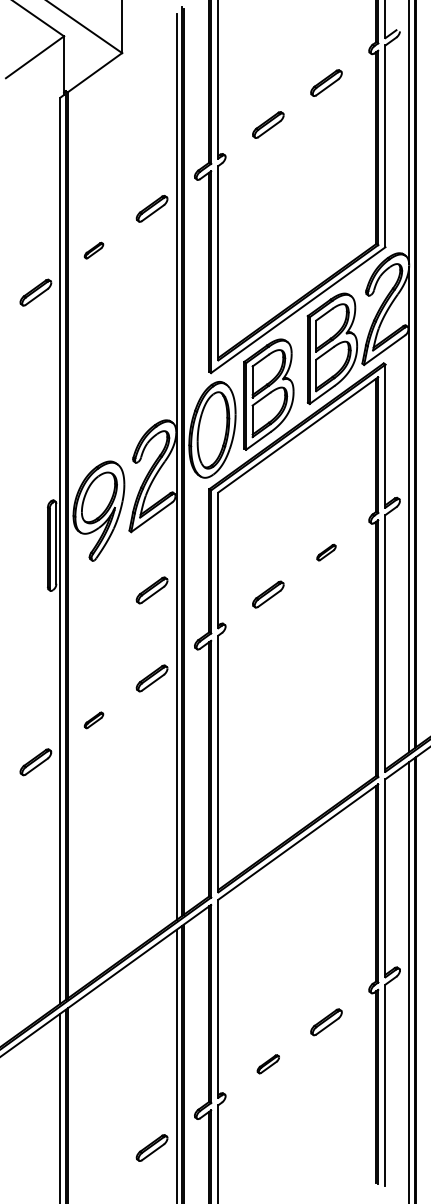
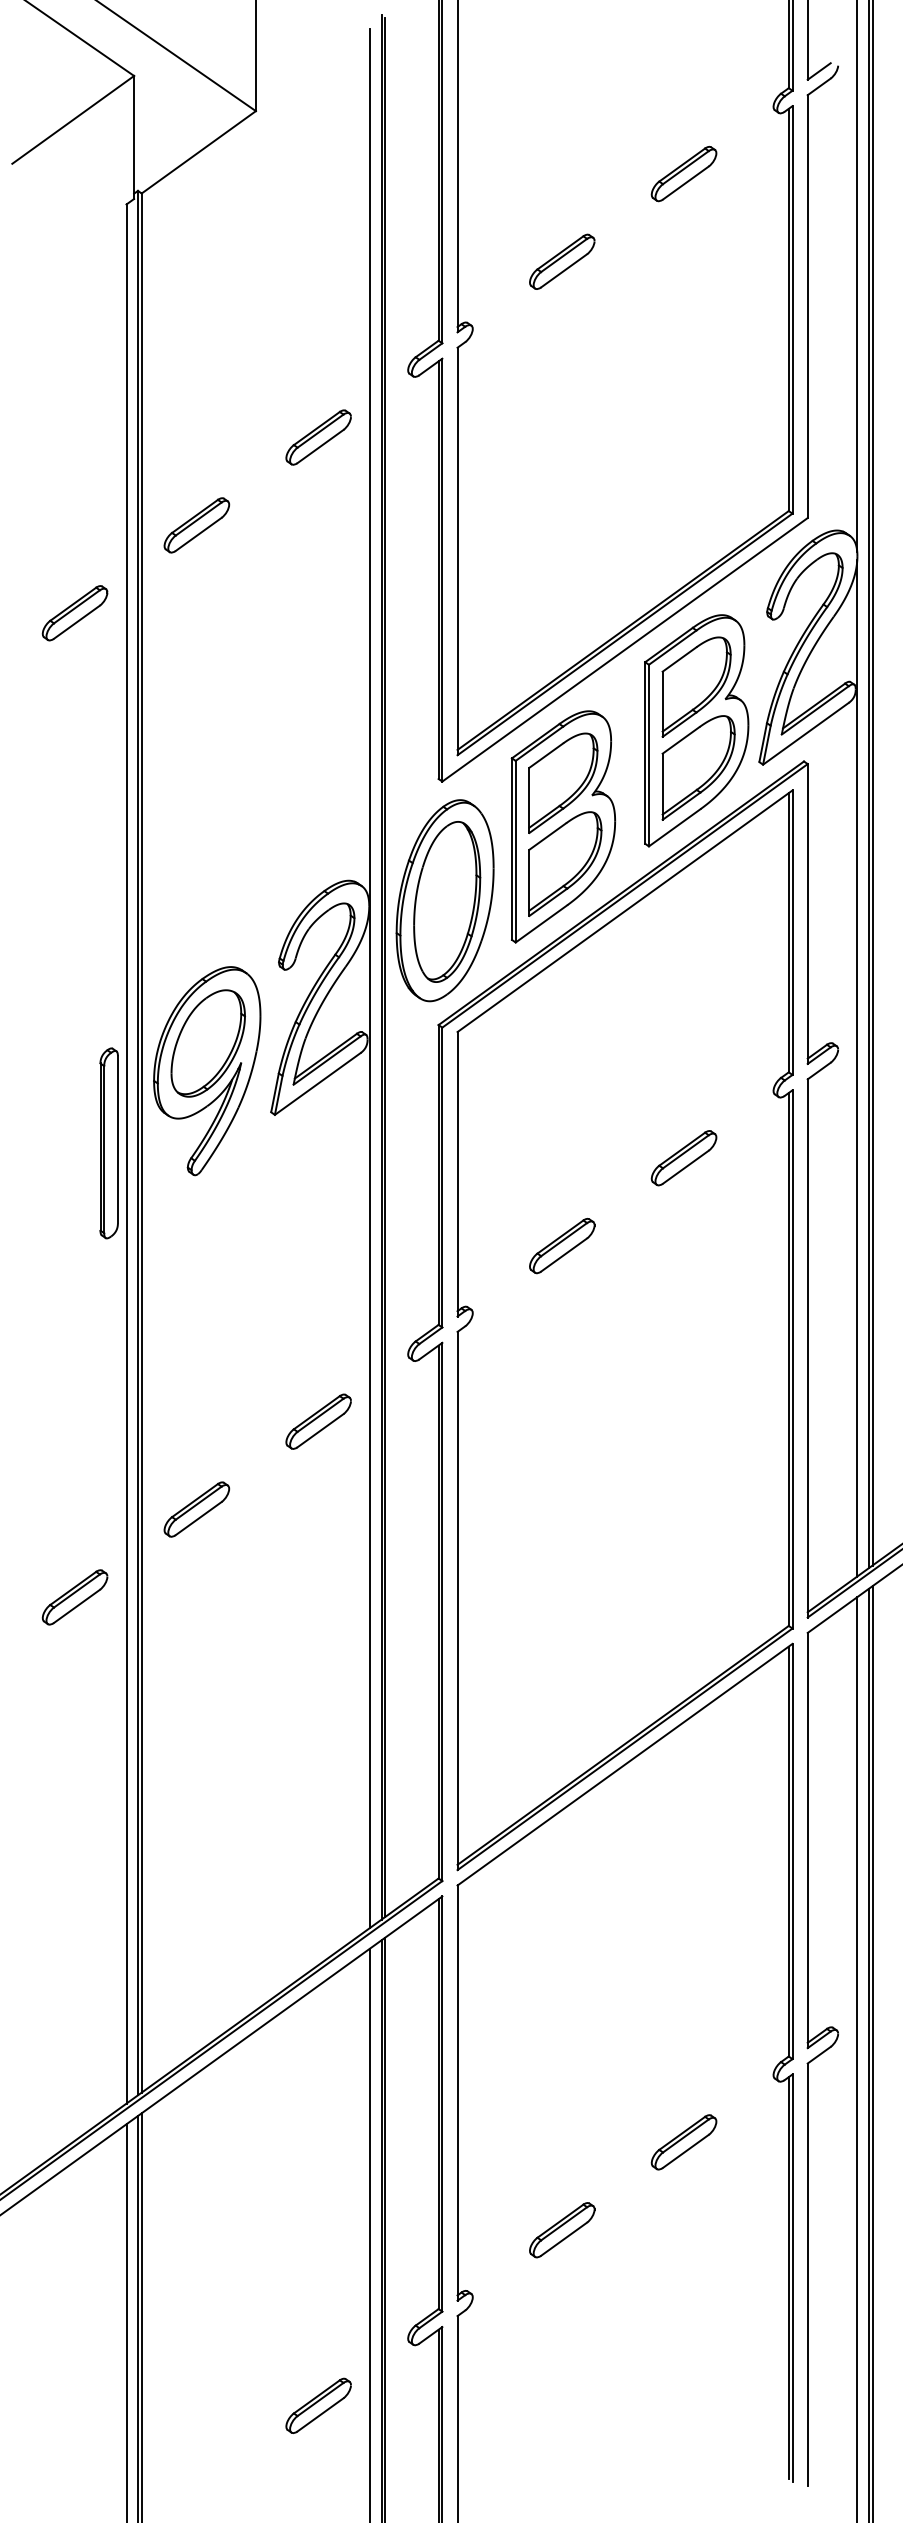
part: (93, 250) -> (195, 524), size x1.67
part: (326, 552) -> (684, 1157), size x1.67
part: (151, 590) -> (317, 1237), removed
part: (93, 720) -> (195, 1509), size x1.67
part: (268, 1064) -> (562, 2230), size x1.43

